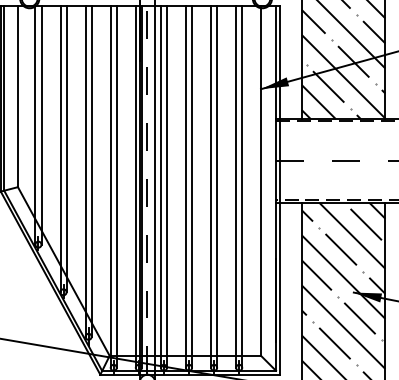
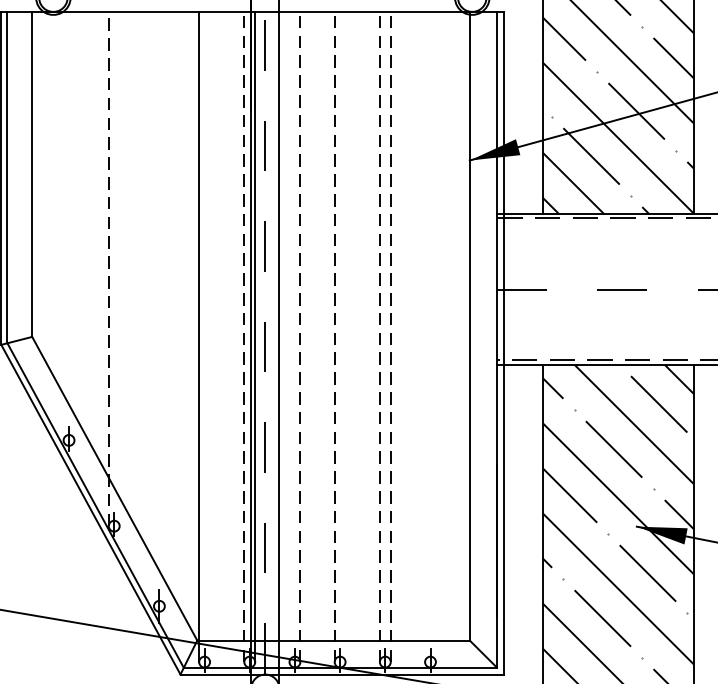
line: (35, 125) -> (63, 225), removed
line: (41, 125) -> (74, 225), removed
line: (60, 149) -> (108, 269), solid -> dashed
line: (66, 149) -> (119, 269), removed
line: (85, 171) -> (153, 308), removed
line: (91, 171) -> (164, 308), removed
line: (116, 186) -> (209, 335), removed
line: (160, 186) -> (288, 335), removed
line: (192, 186) -> (346, 335), removed
line: (236, 186) -> (425, 335), removed
line: (242, 186) -> (436, 335), removed
line: (135, 187) -> (243, 337), solid -> dashed
line: (167, 187) -> (301, 337), solid -> dashed
line: (186, 187) -> (335, 337), solid -> dashed
line: (211, 187) -> (380, 337), solid -> dashed
line: (217, 187) -> (391, 337), solid -> dashed

